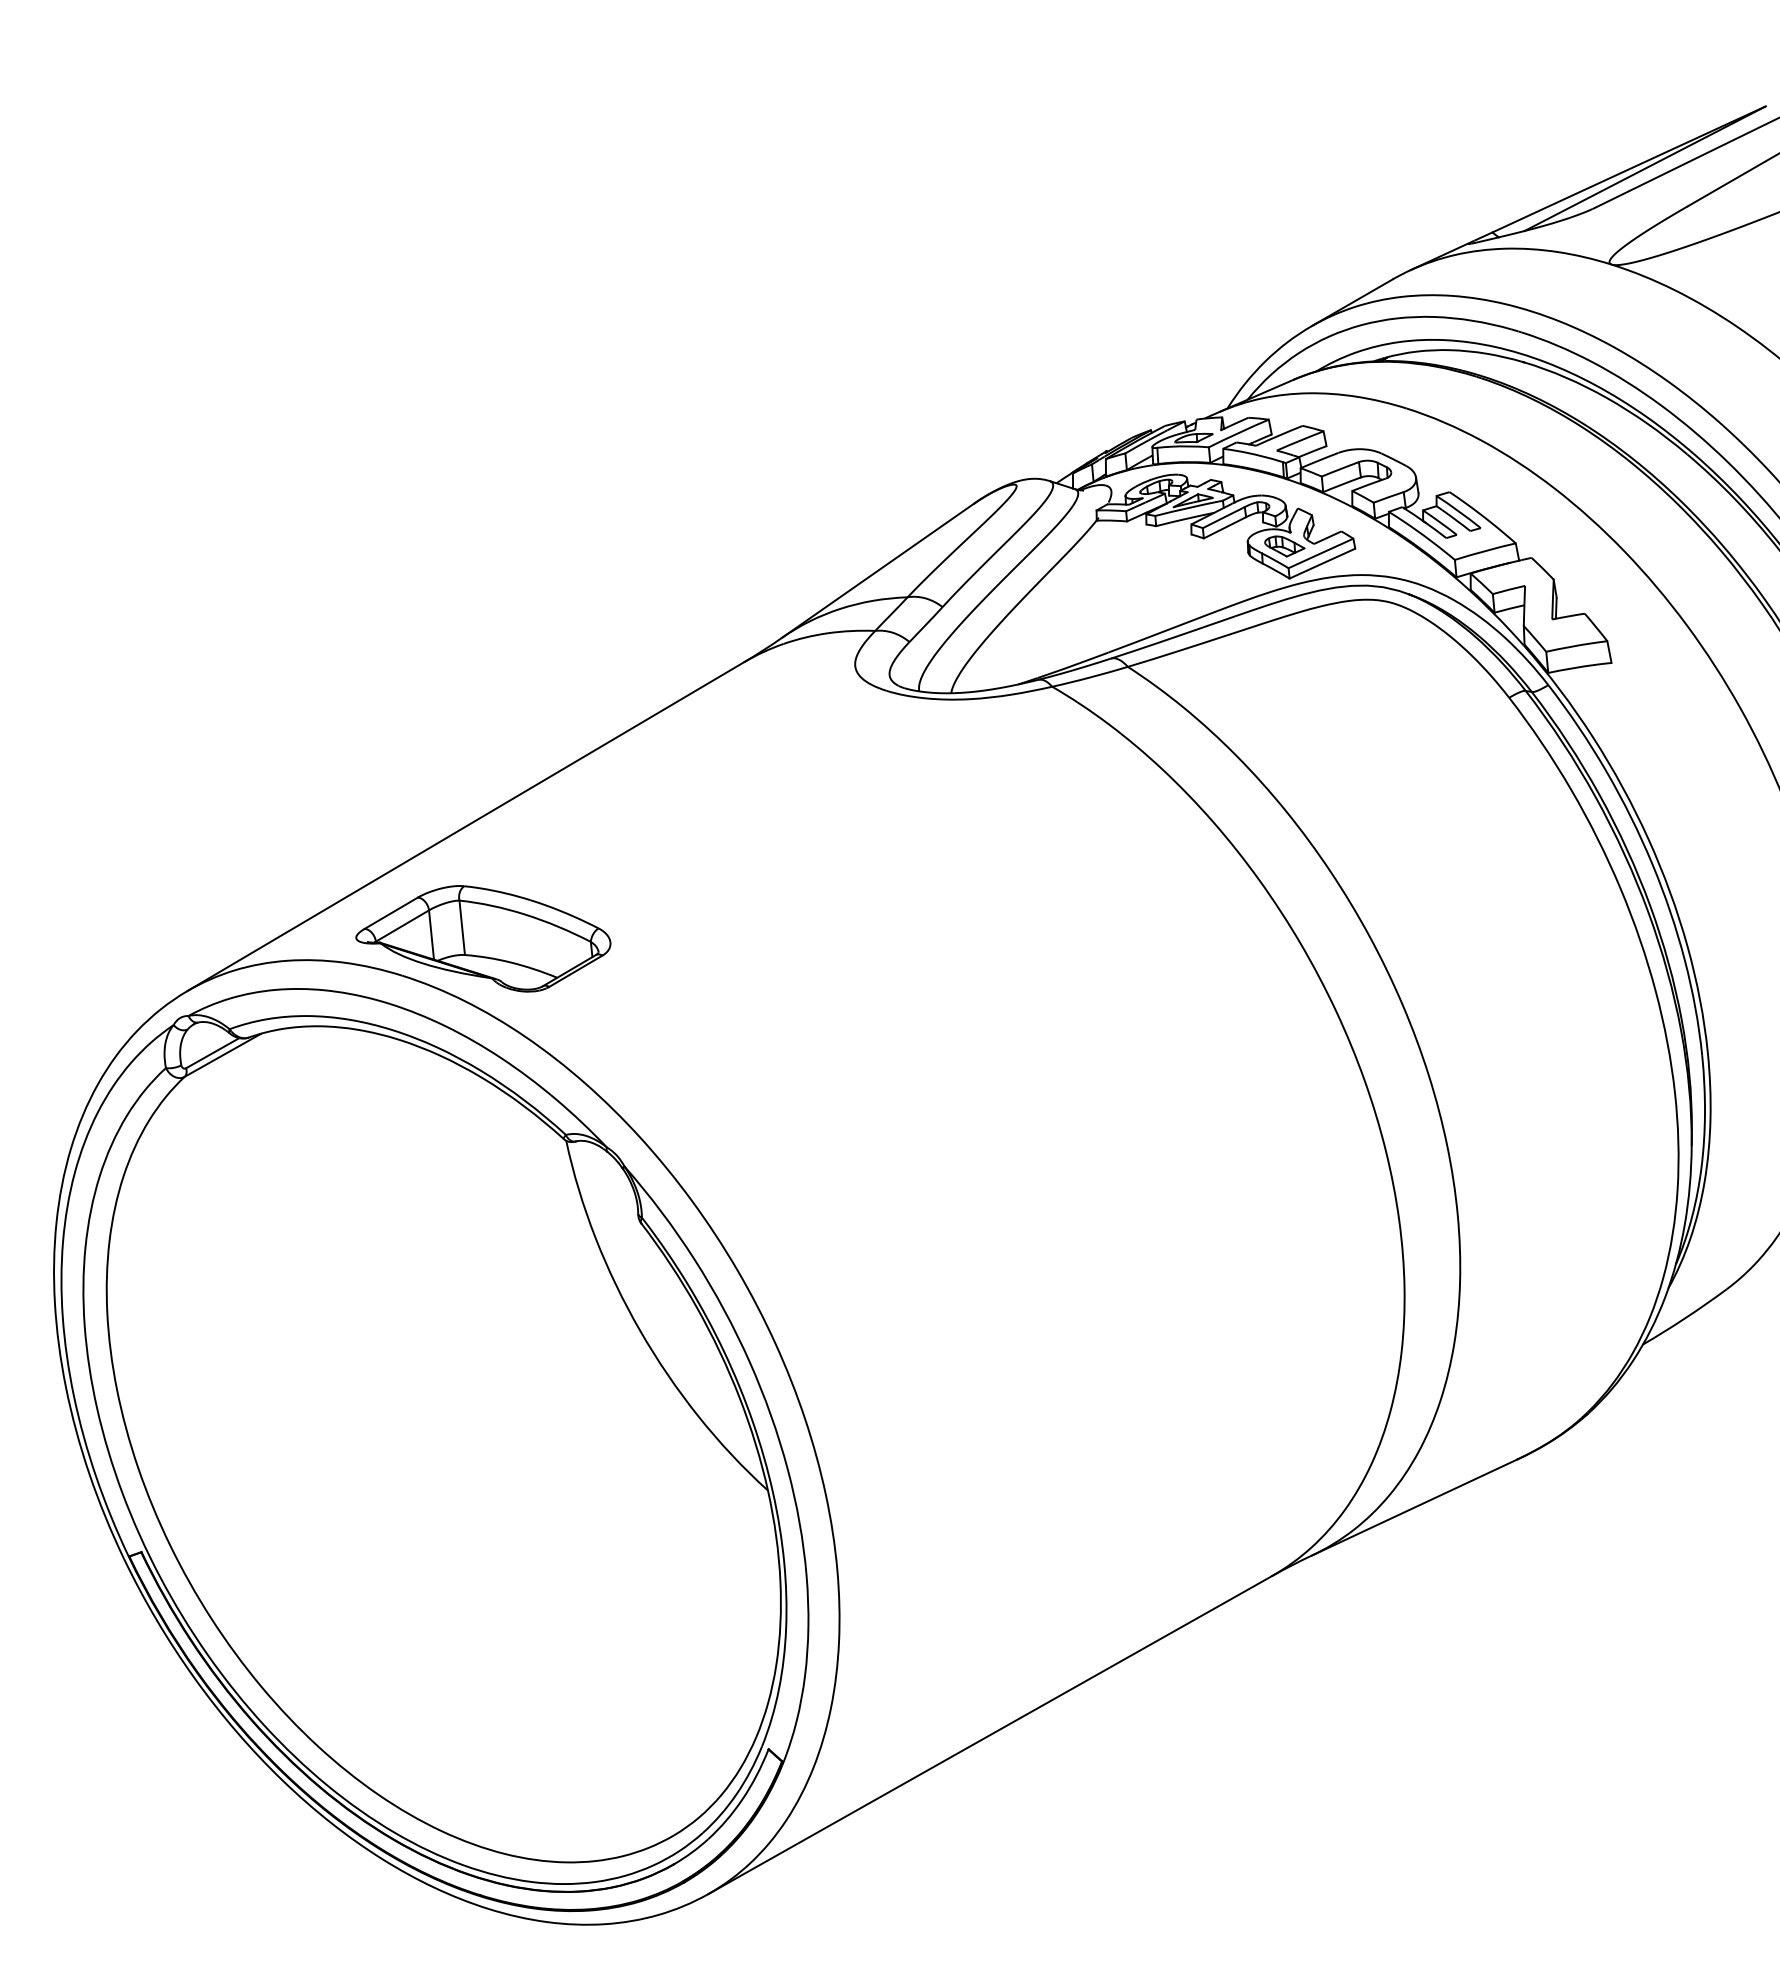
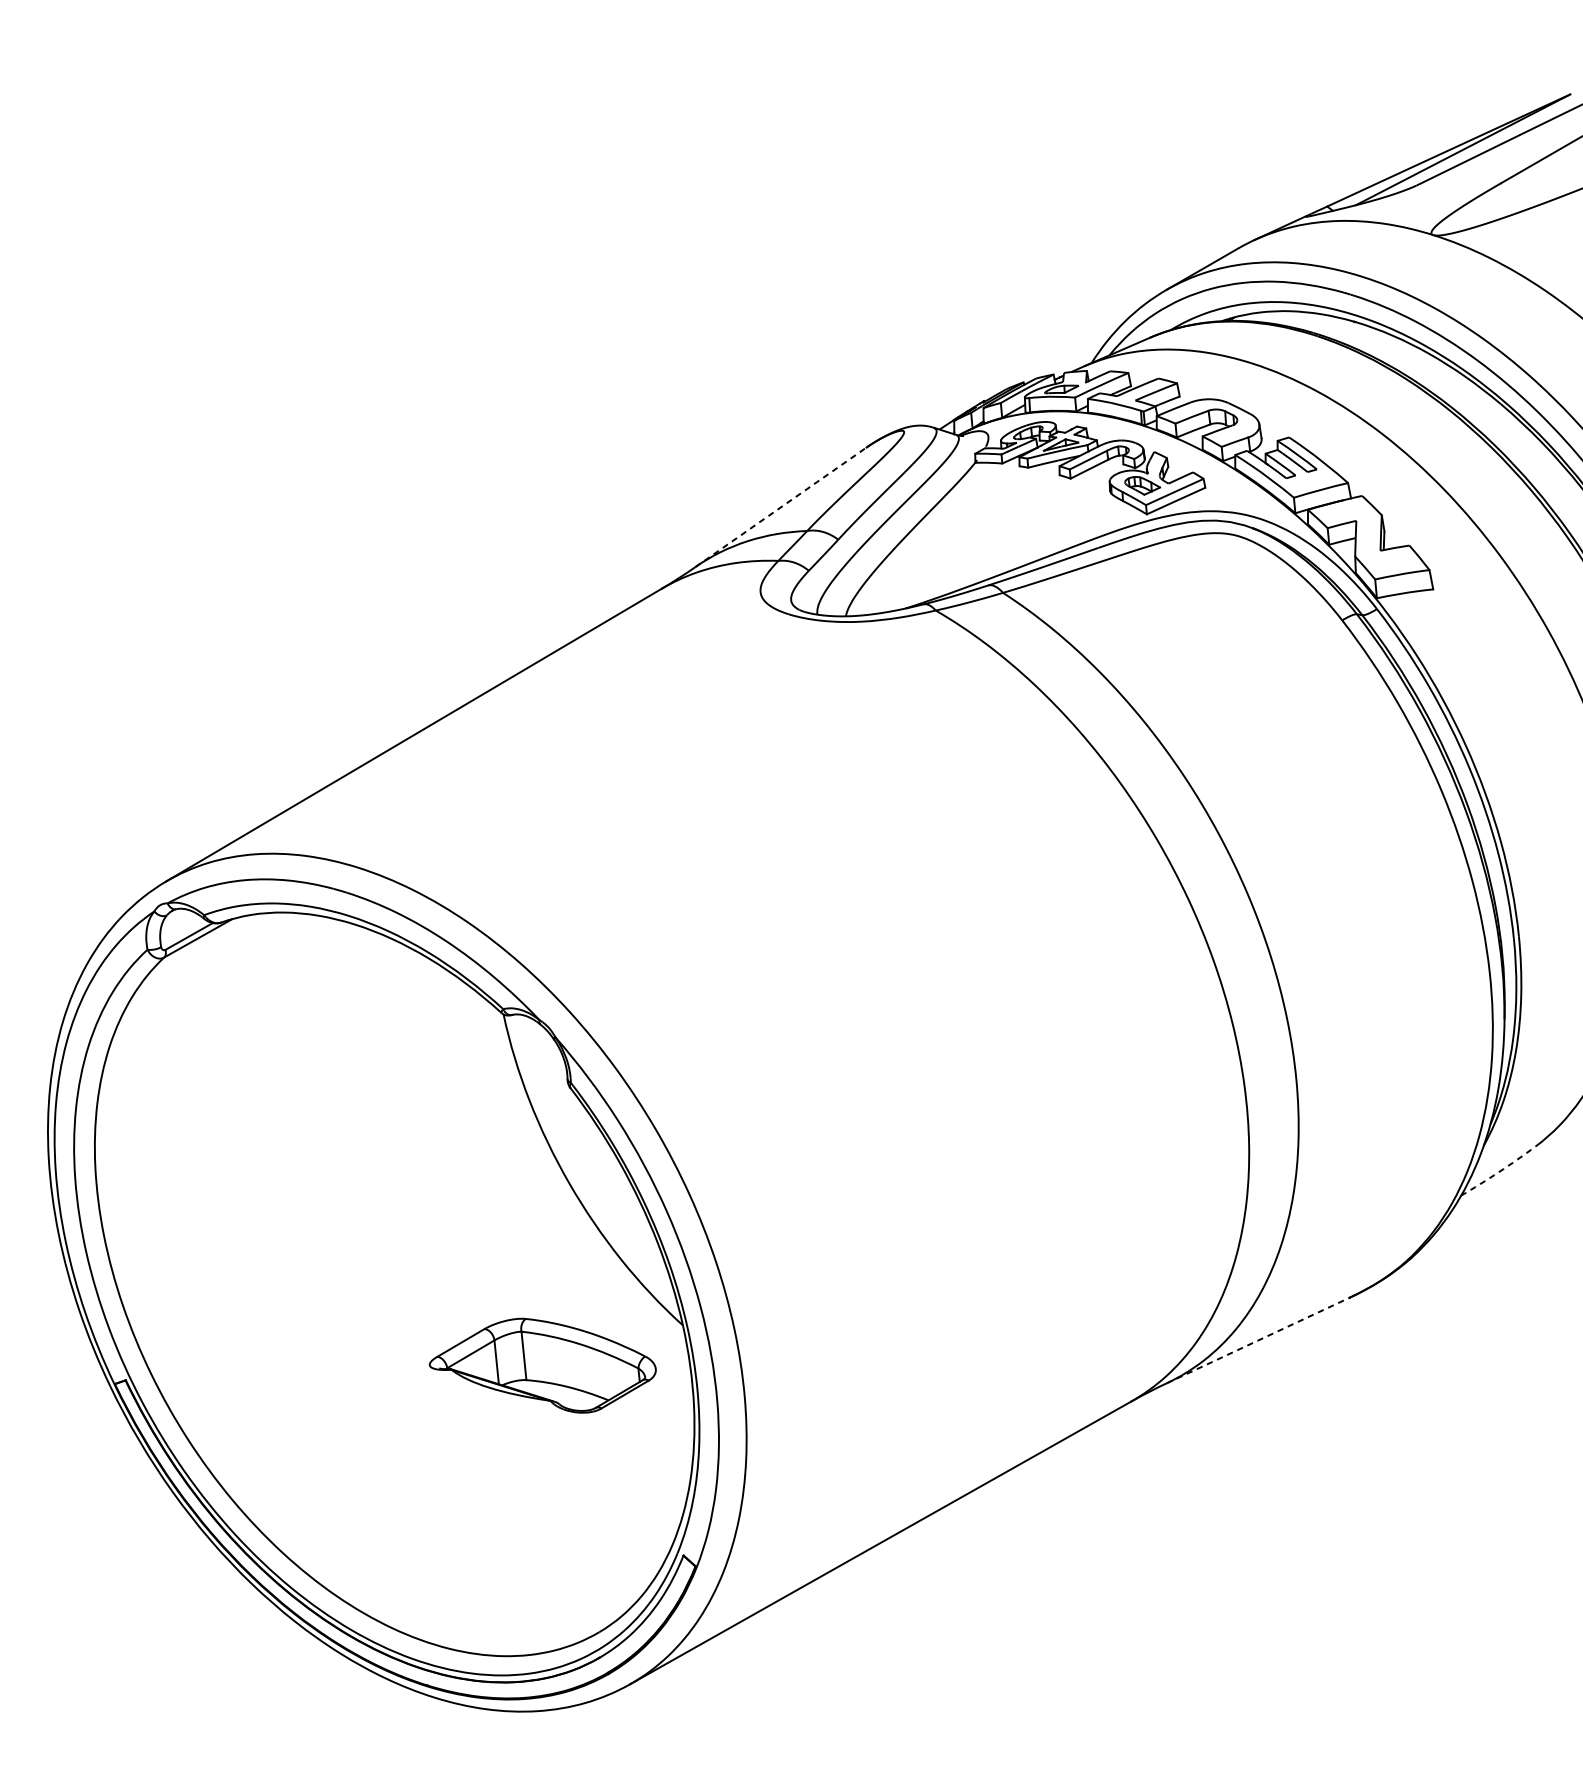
line: (878, 570) -> (781, 507), solid -> dashed
part: (483, 938) -> (542, 1365), moved
arc: (1685, 1318) -> (1499, 1172), solid -> dashed
line: (1414, 1507) -> (1257, 1340), solid -> dashed

